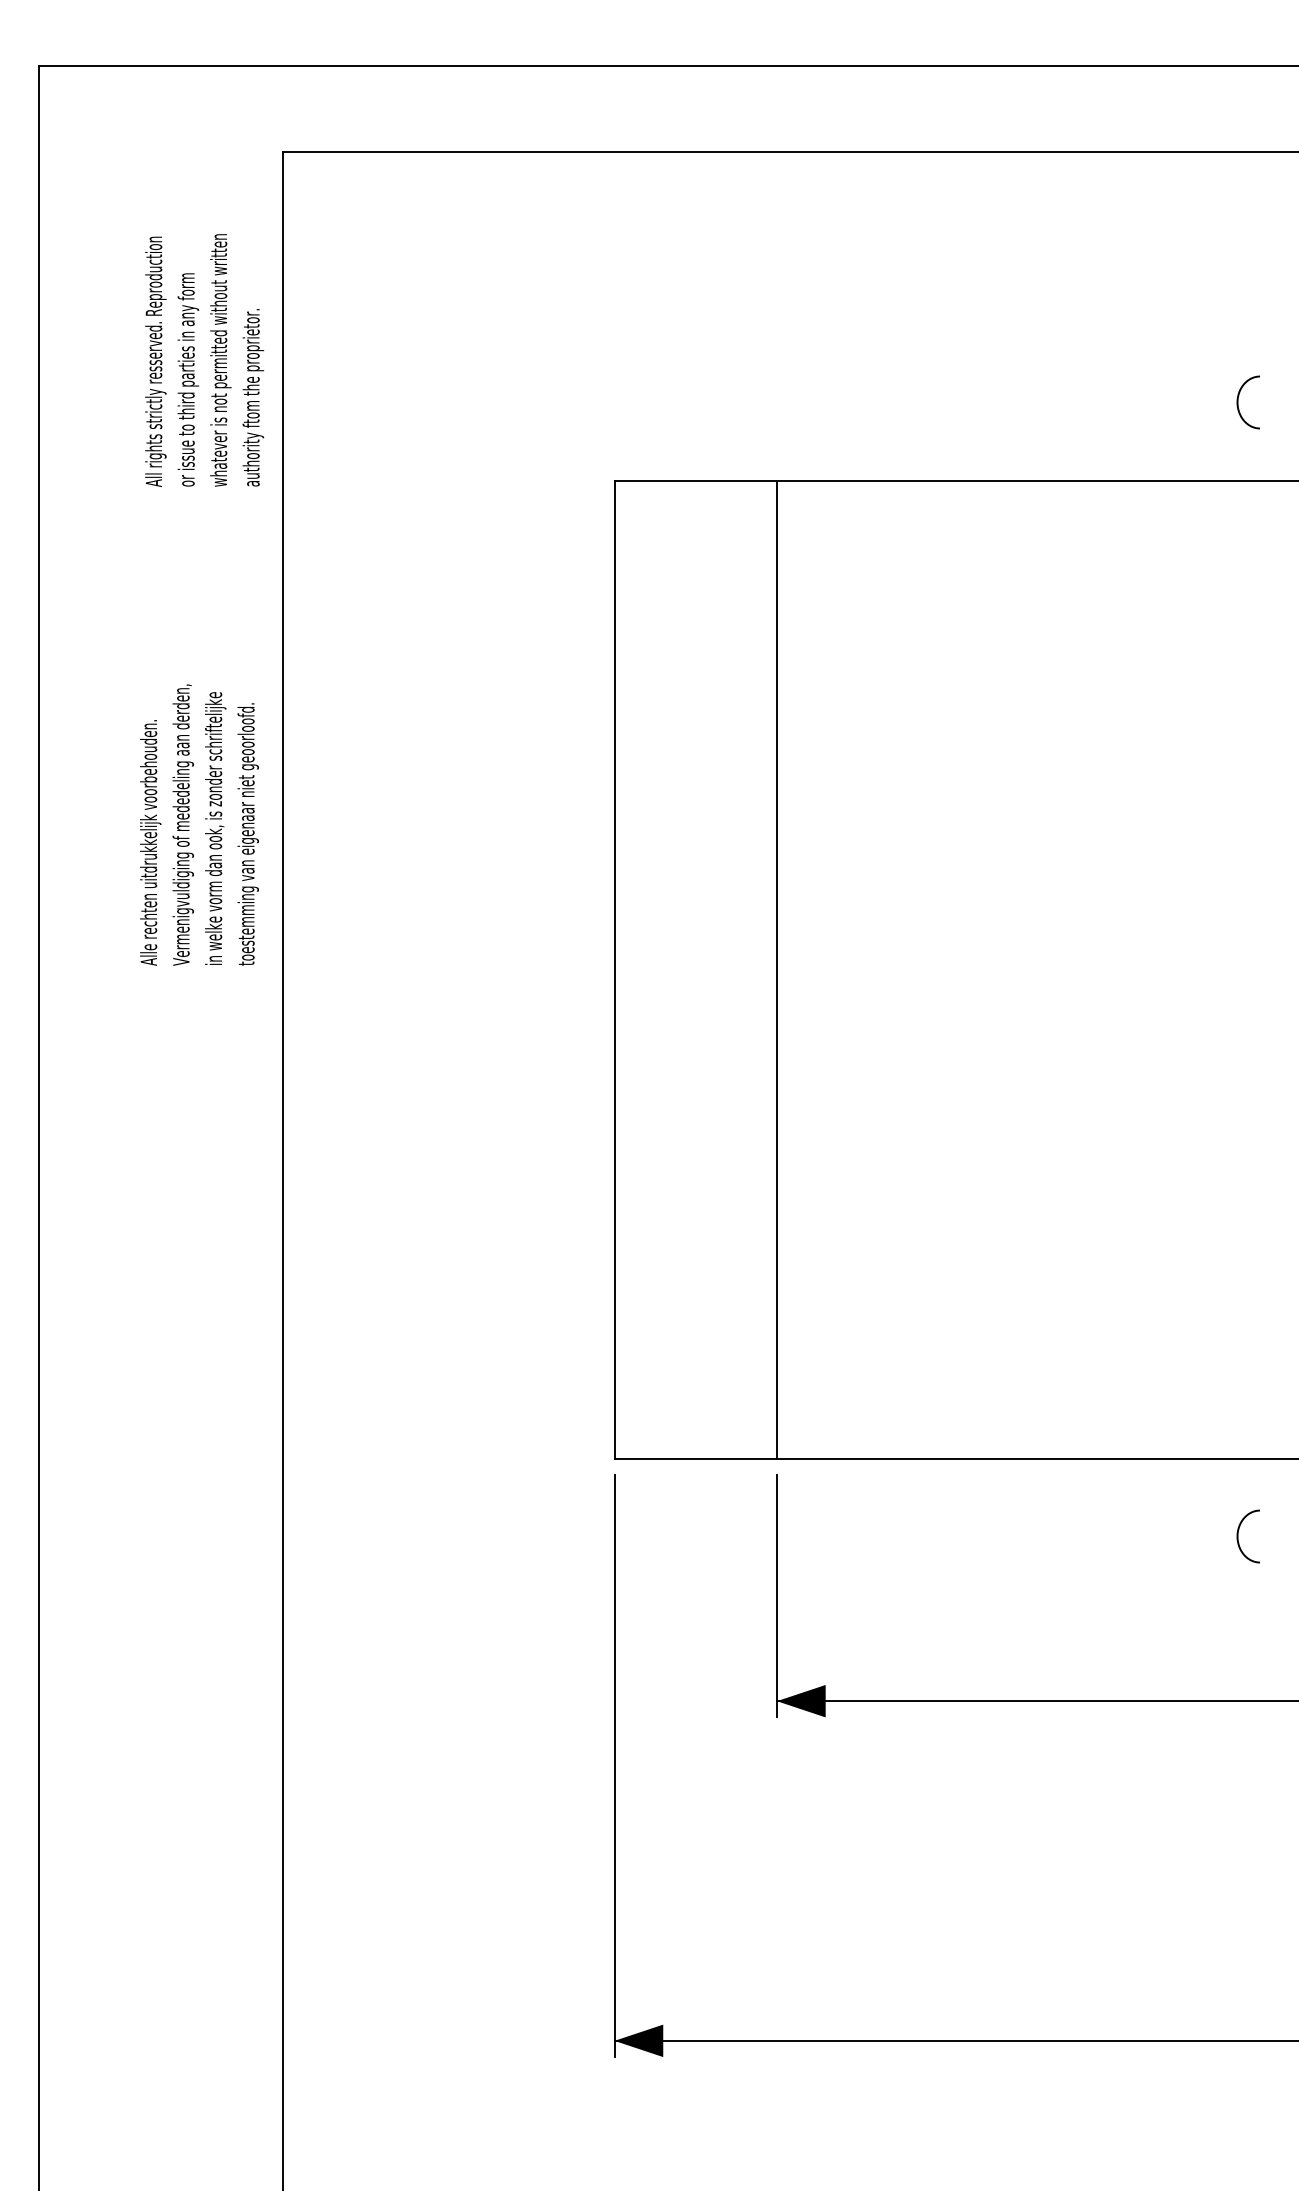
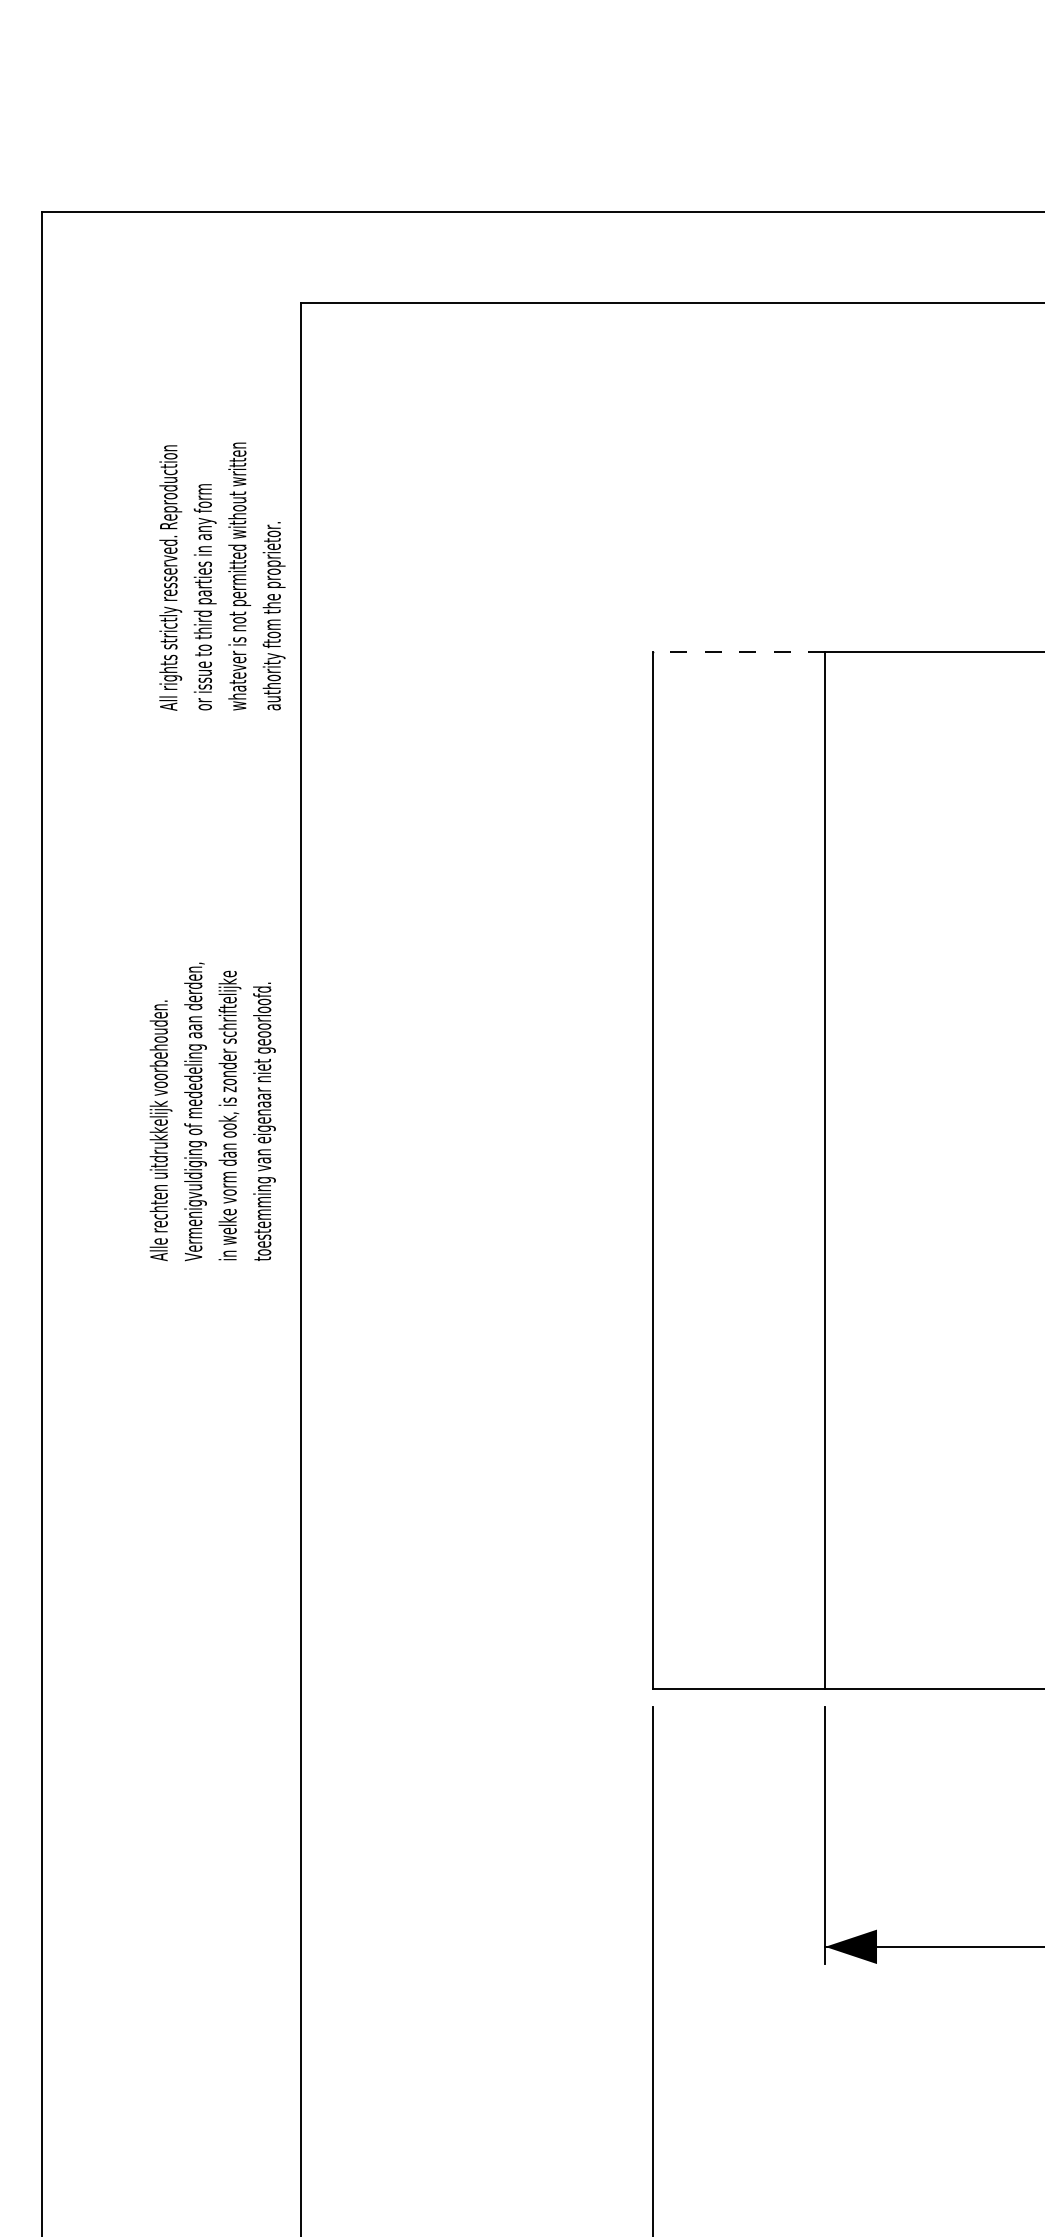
text: (204, 360) -> (222, 576), moved
line: (695, 480) -> (738, 651), solid -> dashed
text: (199, 824) -> (212, 1111), moved

